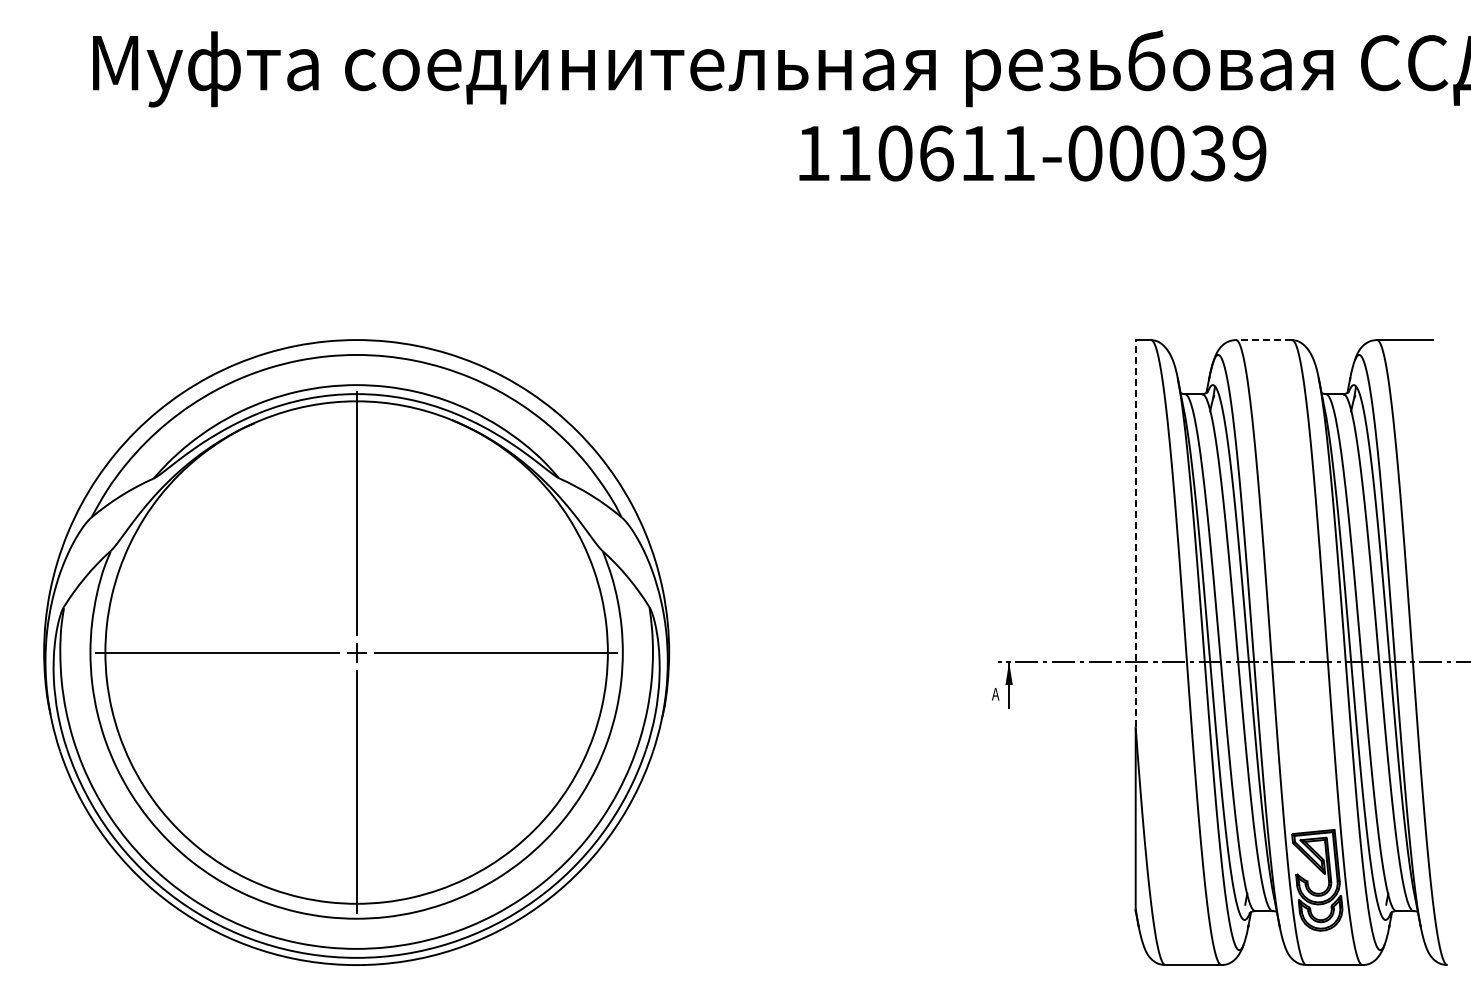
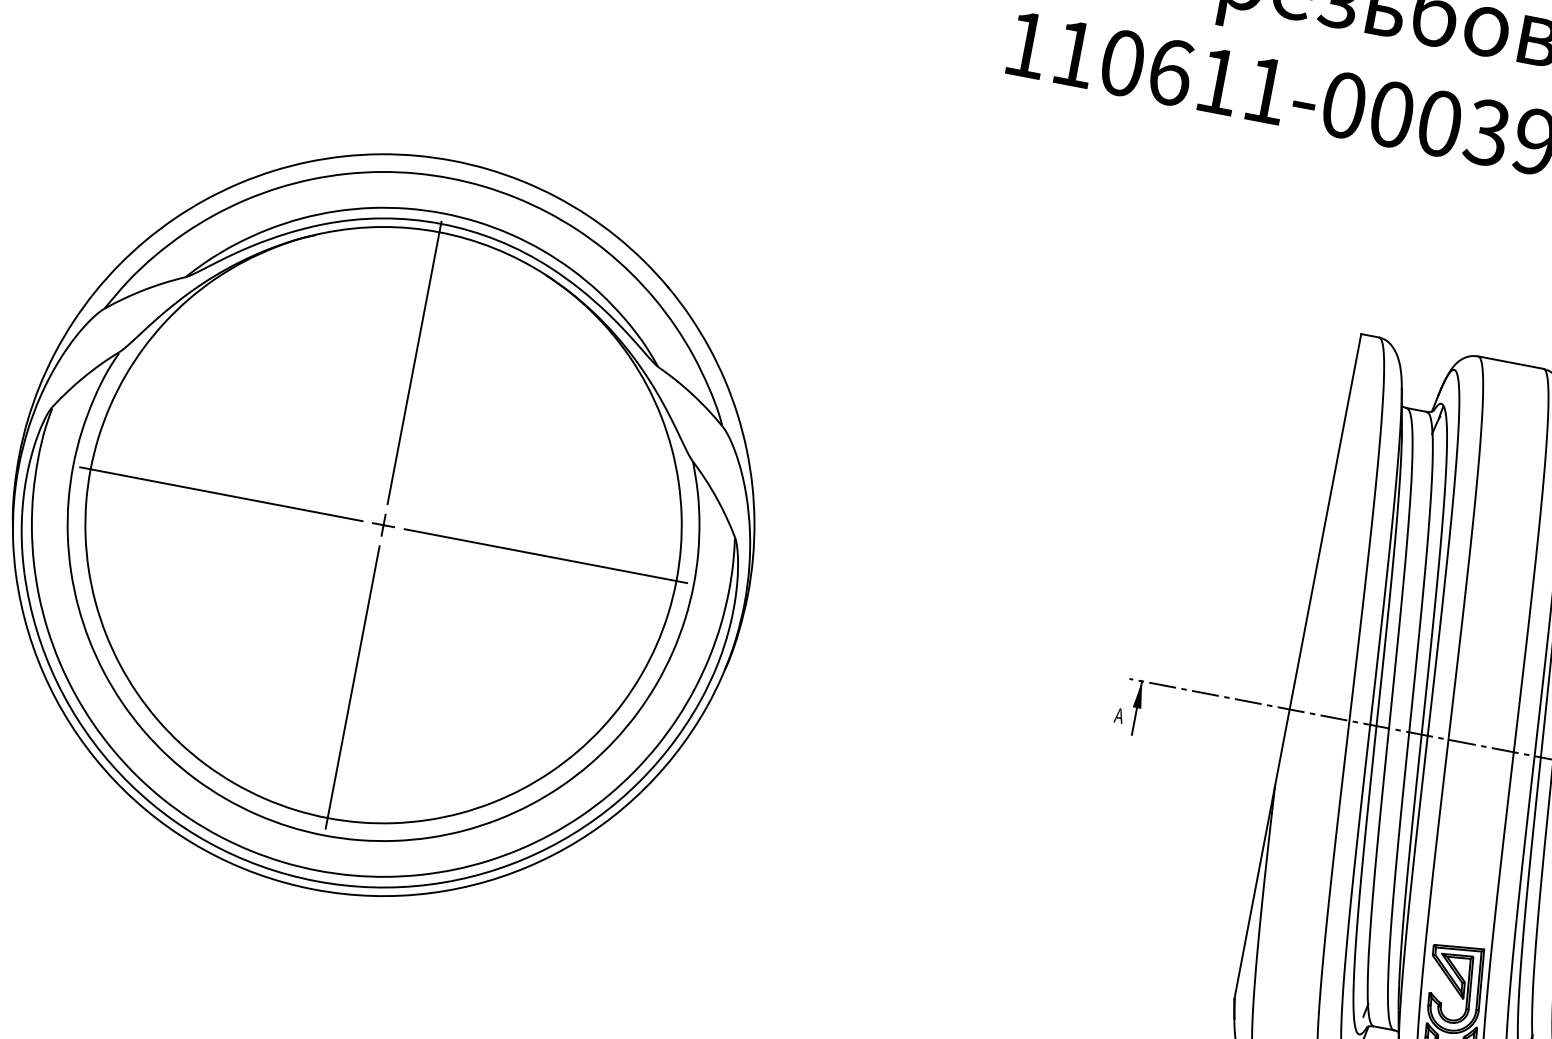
line: (1263, 340) -> (1510, 363), dashed -> solid
line: (1135, 533) -> (1318, 559), dashed -> solid

